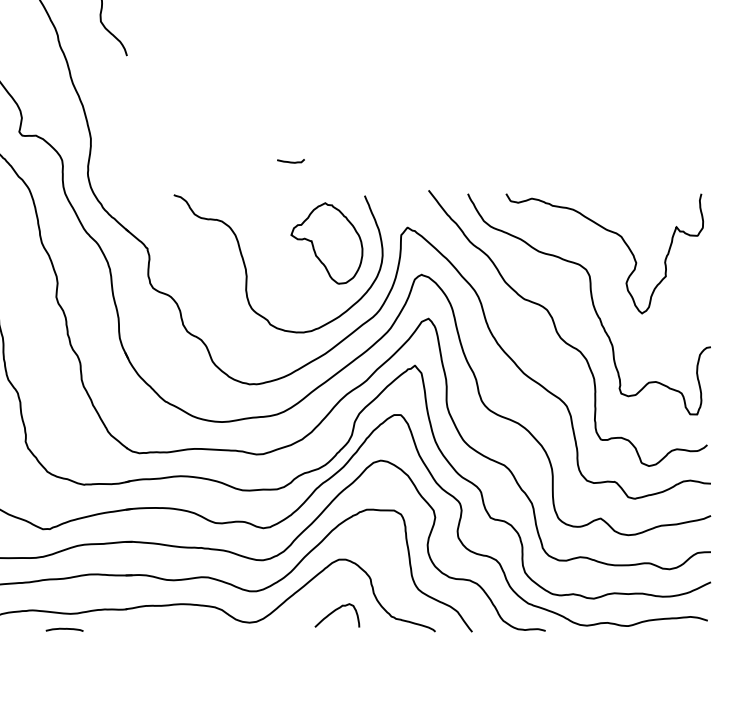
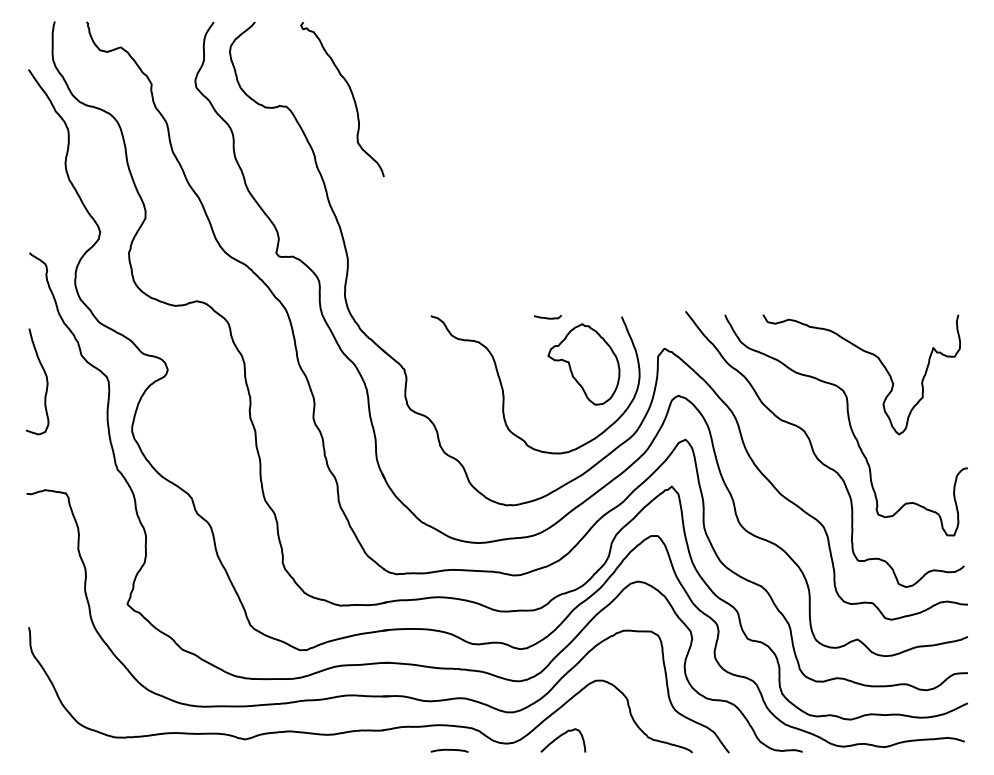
curve: (290, 161) -> (547, 317), moved
curve: (335, 611) -> (561, 736), moved
curve: (64, 629) -> (449, 750), moved

